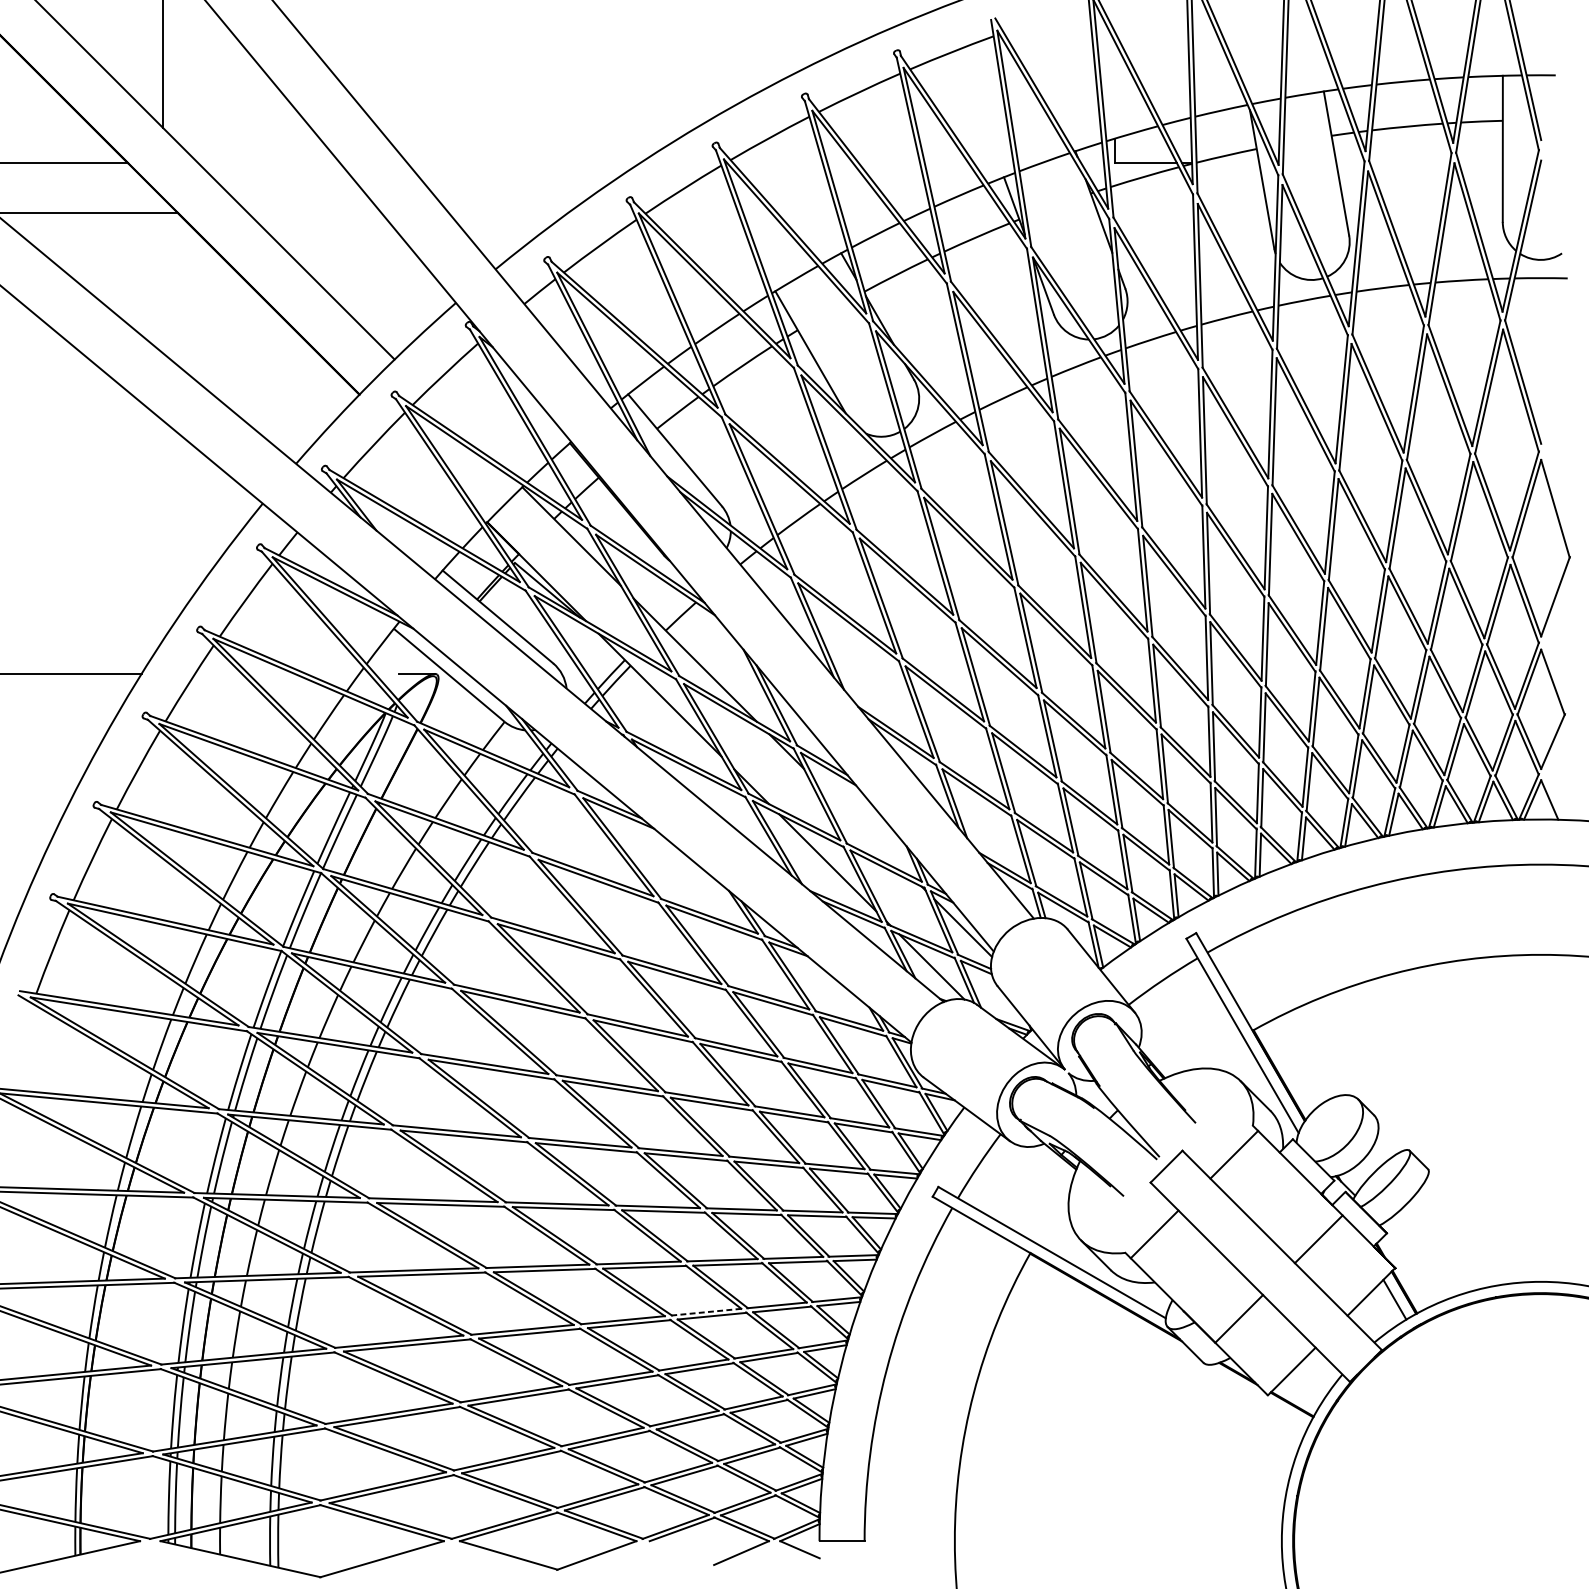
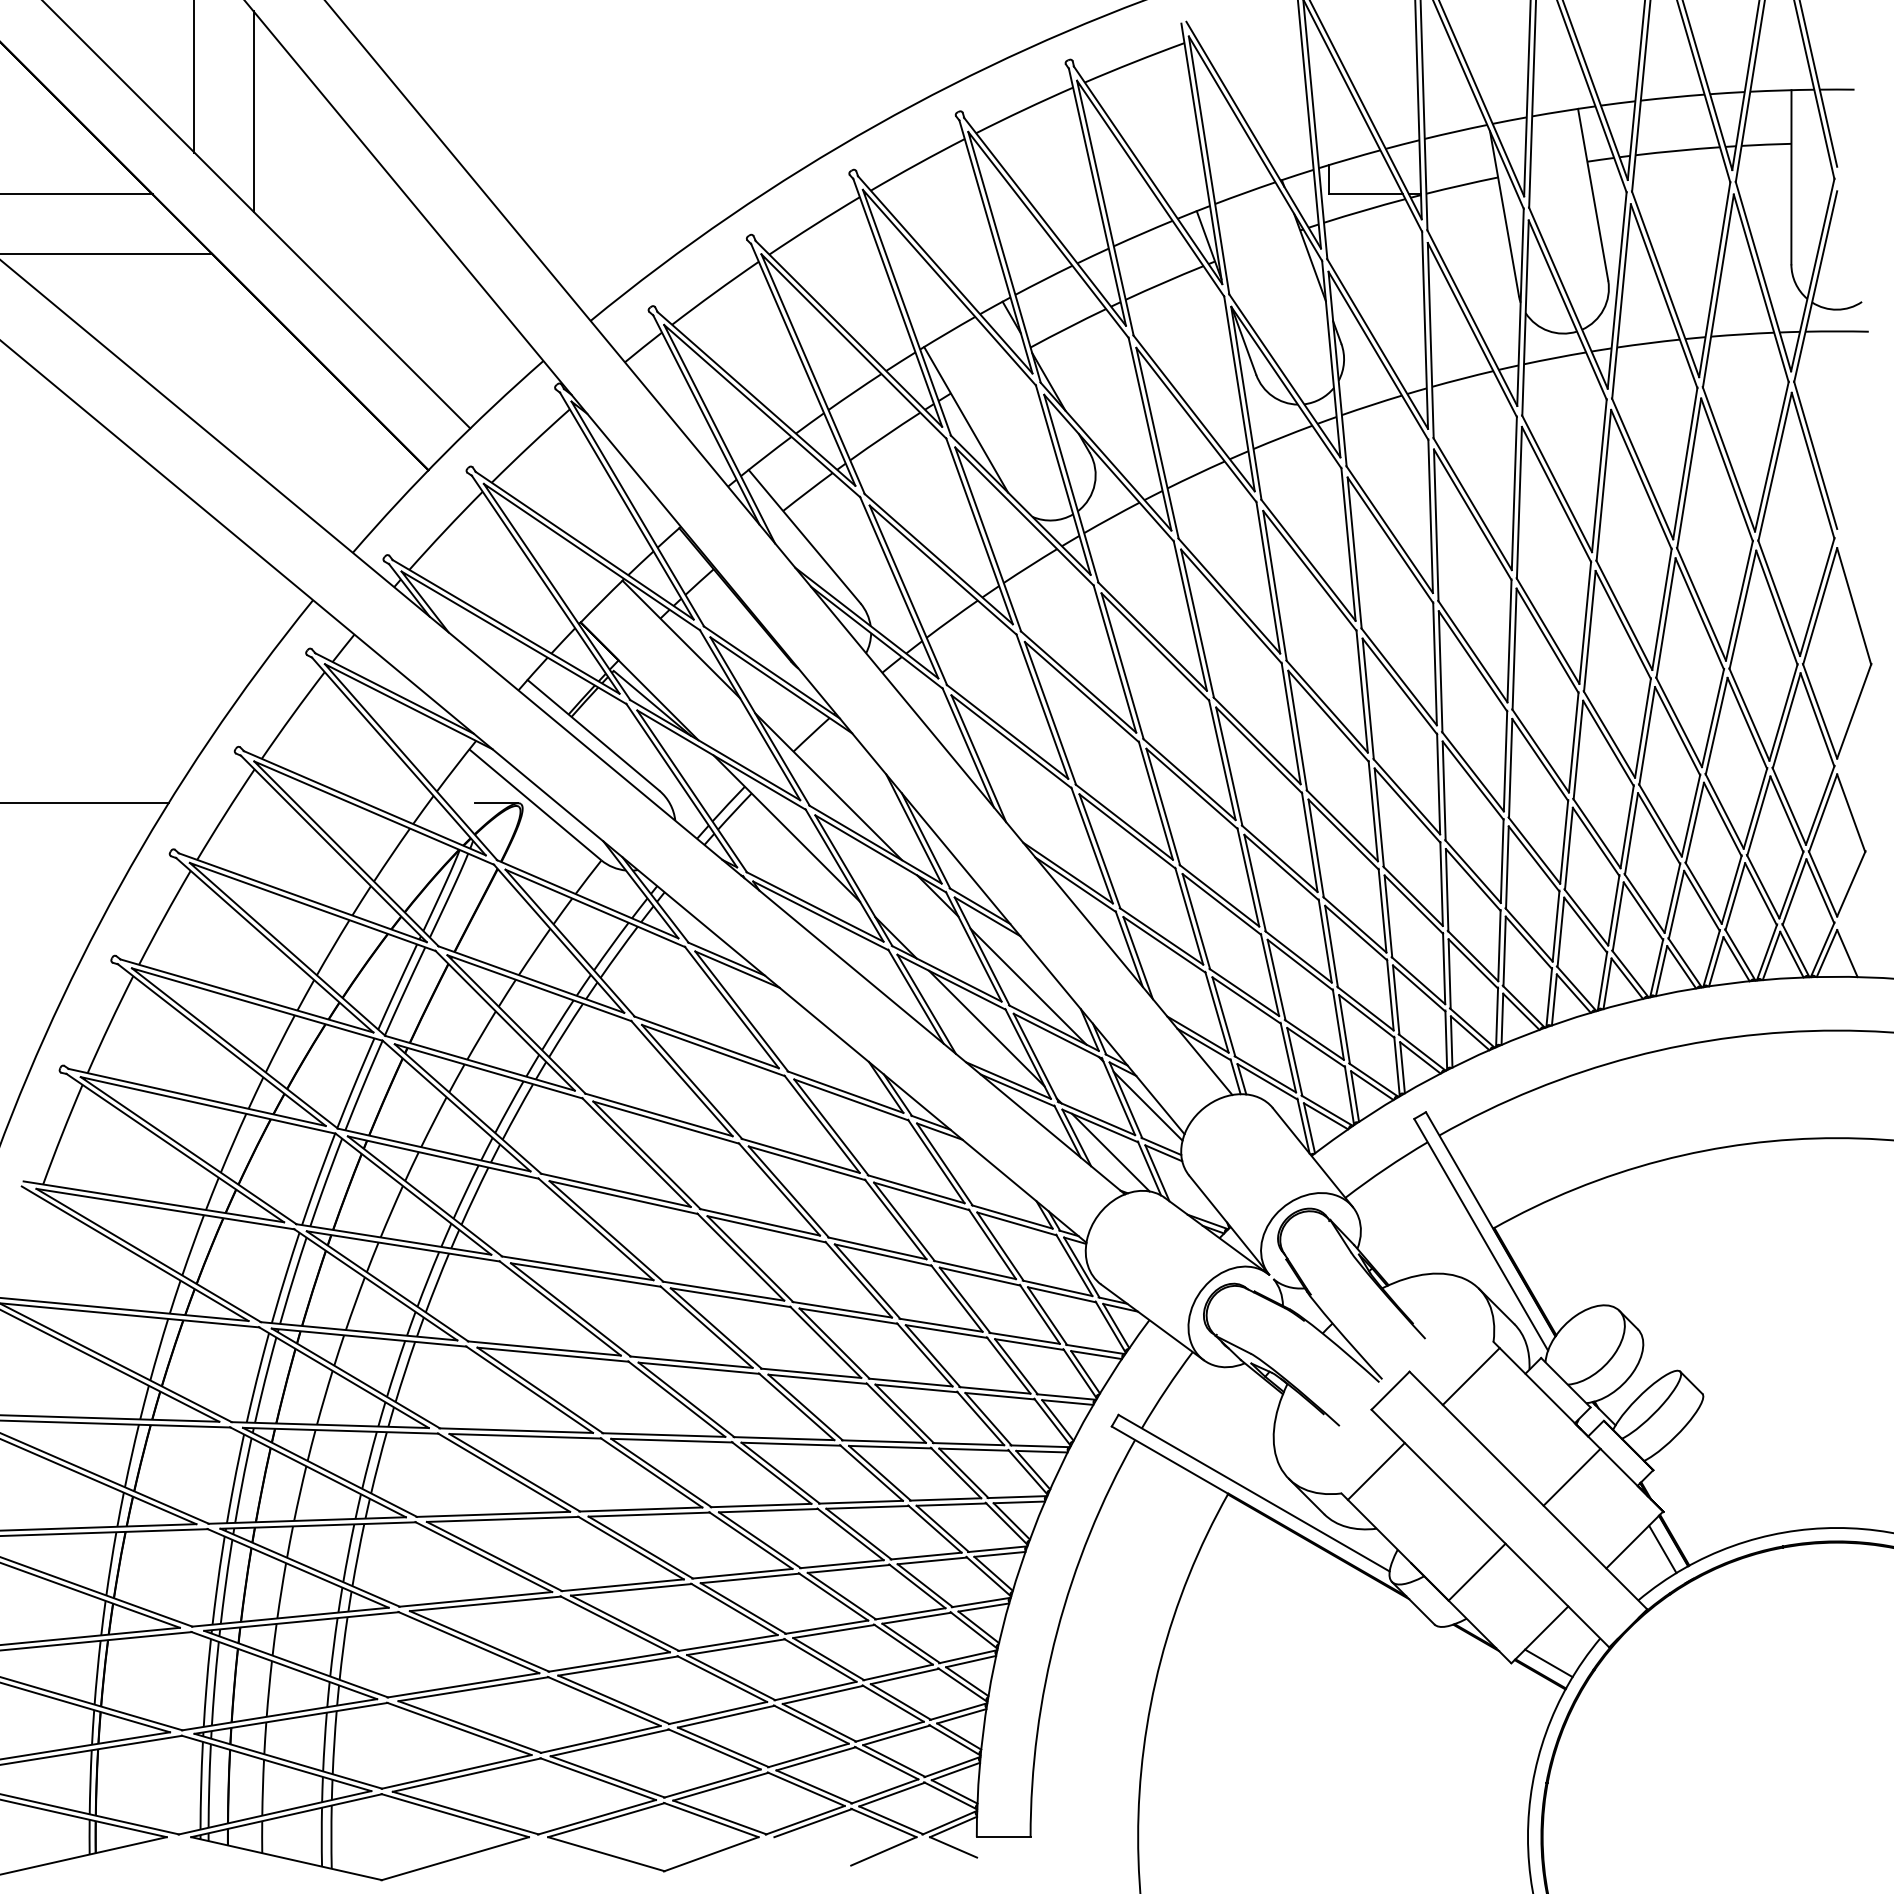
line: (212, 93) -> (253, 111), added
line: (862, 827) -> (1028, 986), added
line: (706, 1312) -> (841, 1564), dashed -> solid
line: (1299, 1395) -> (1548, 1663), added

